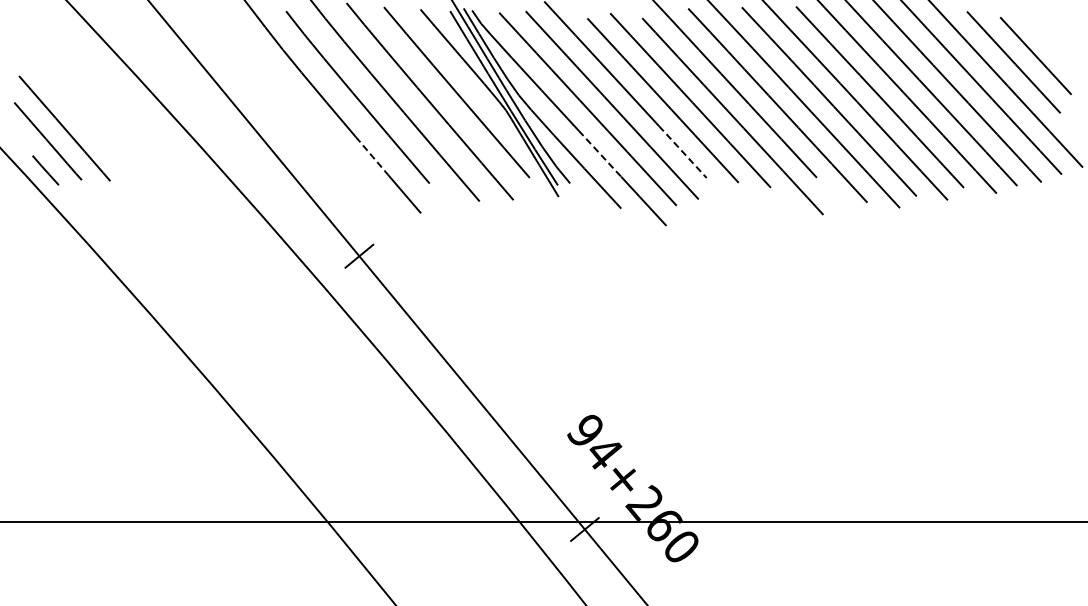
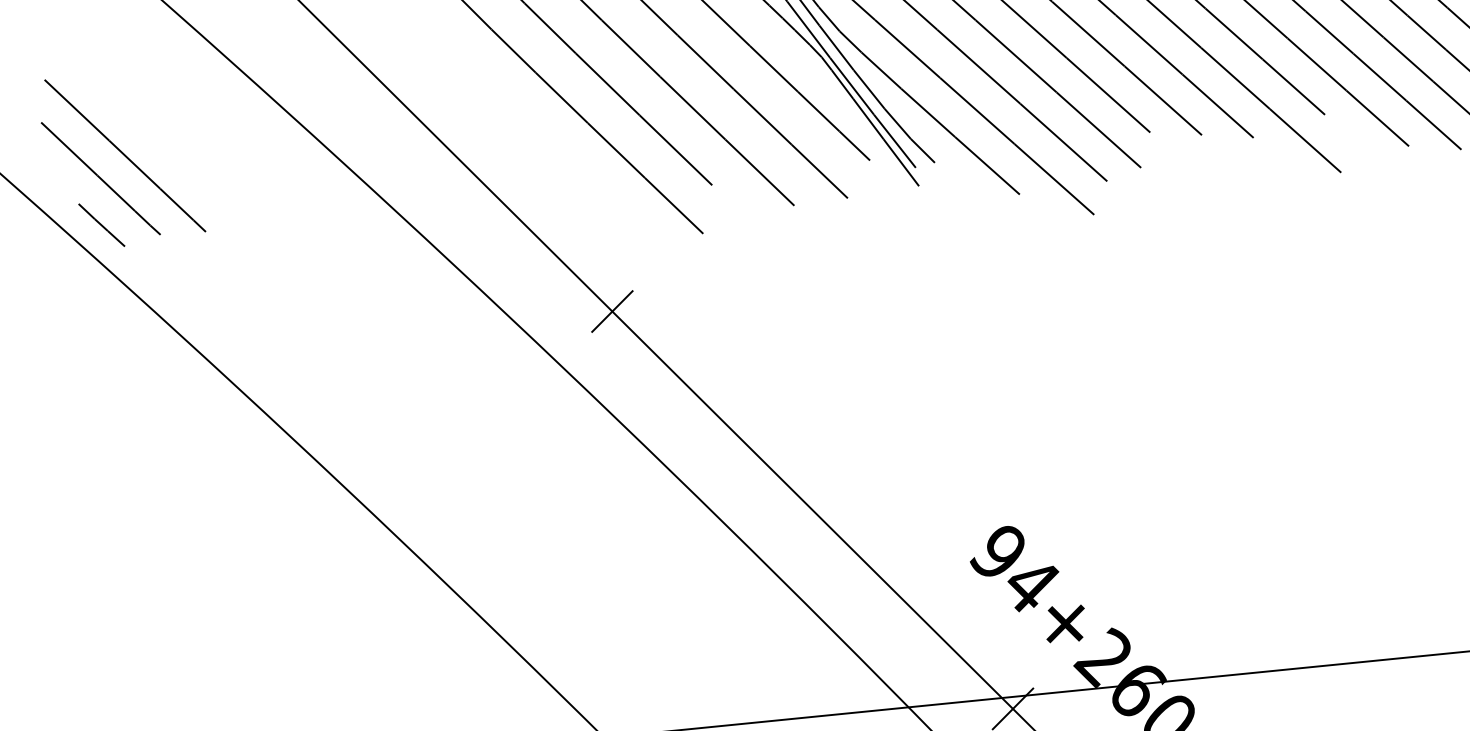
line: (683, 152) -> (1109, 95), dashed -> solid
line: (600, 154) -> (978, 112), dashed -> solid
line: (371, 155) -> (615, 149), dashed -> solid

